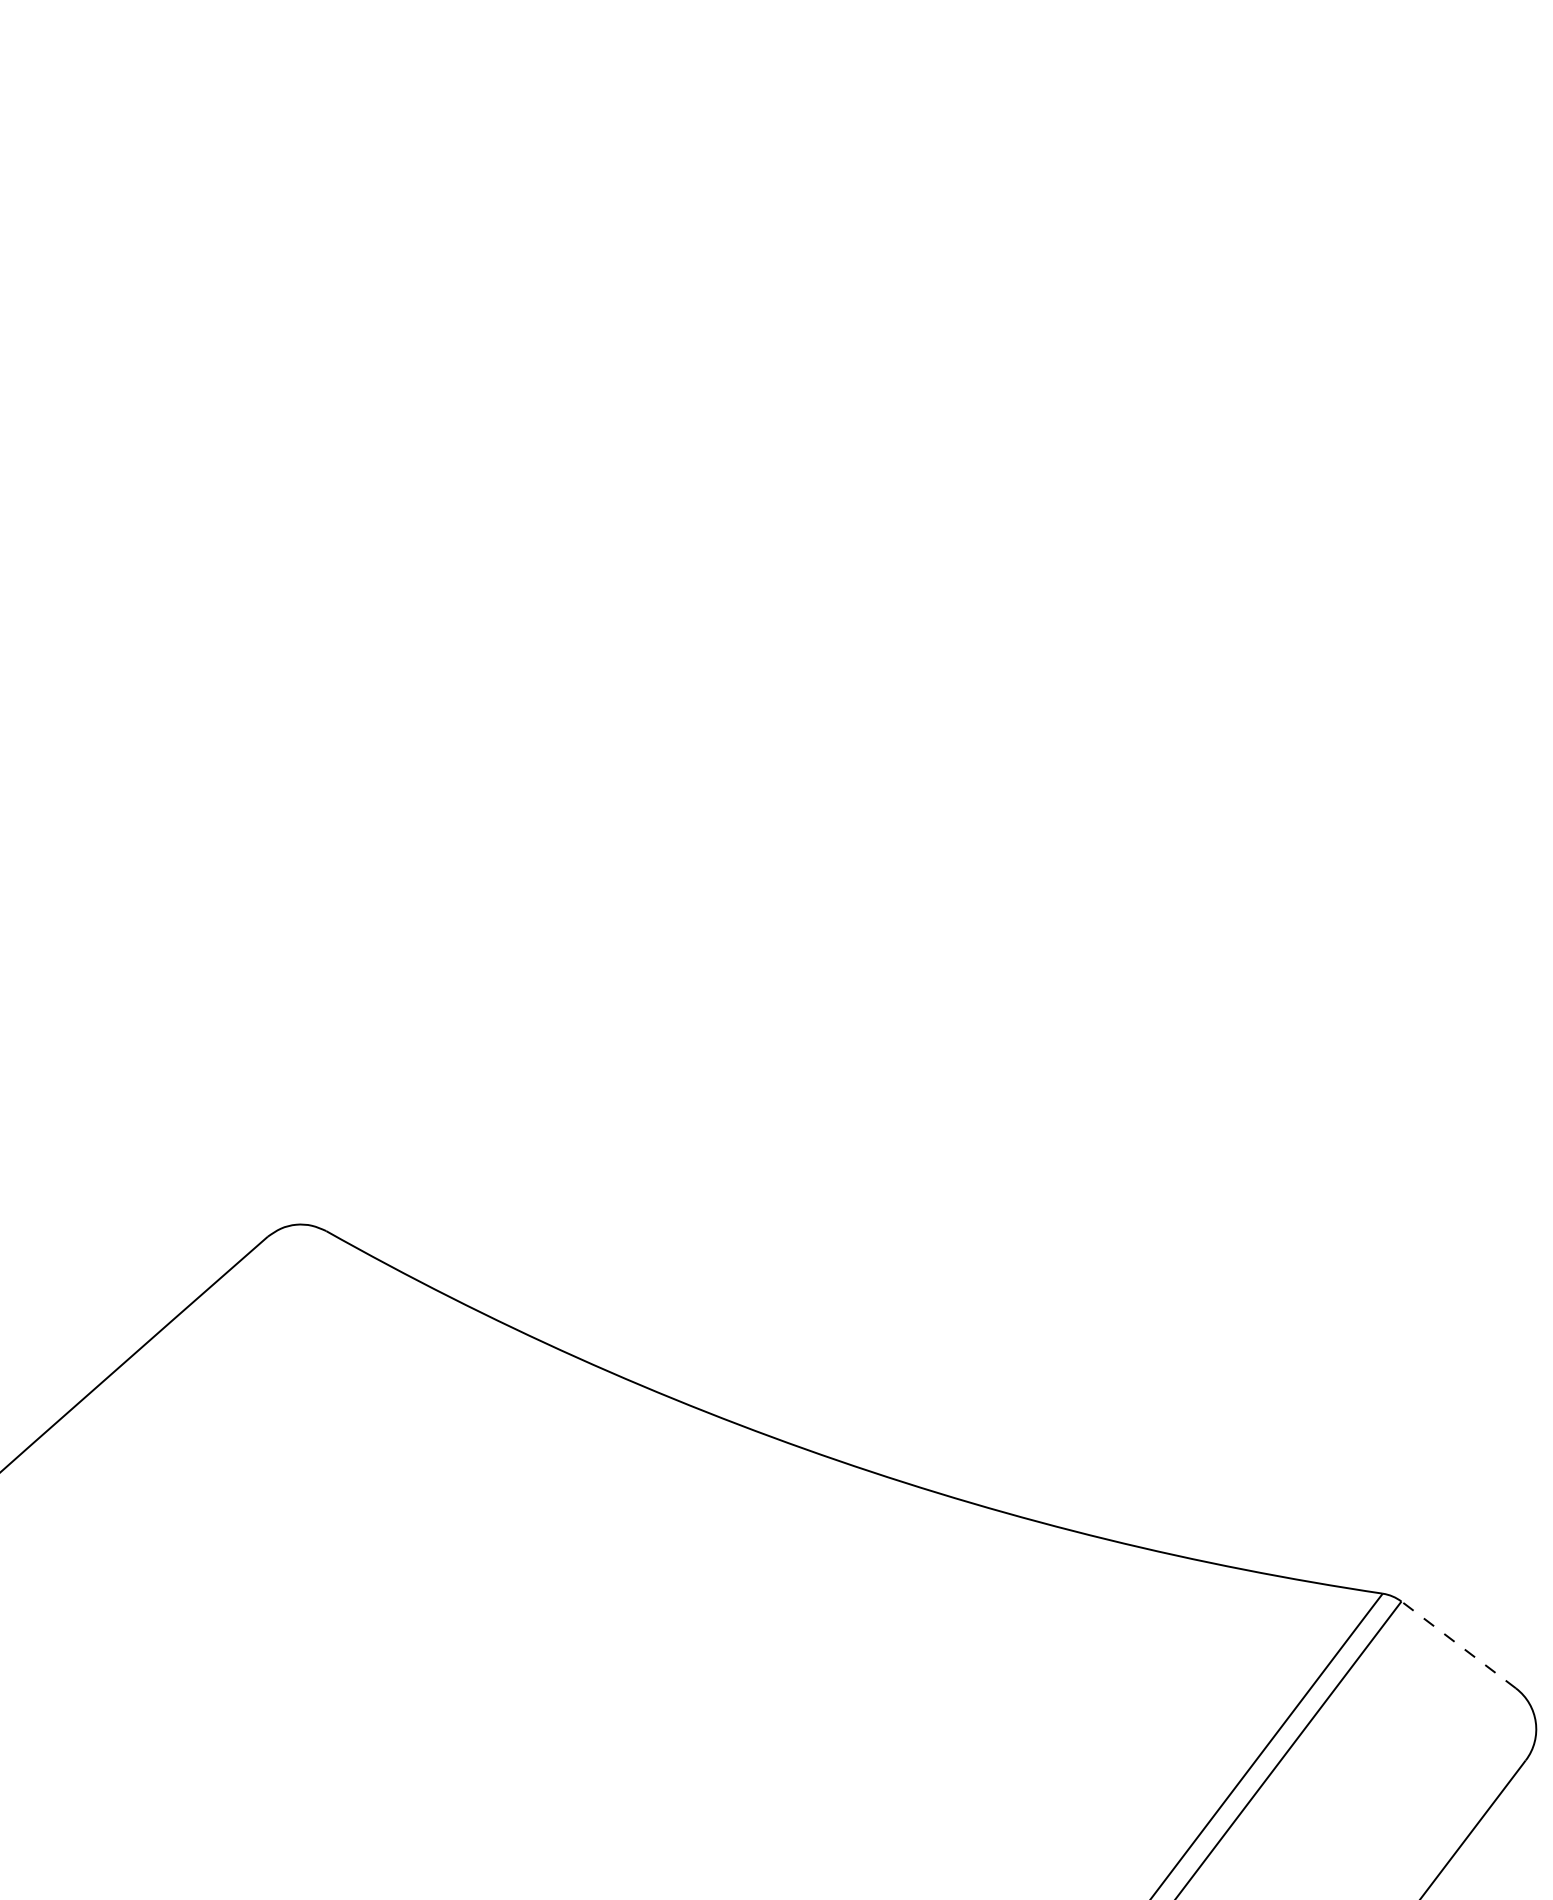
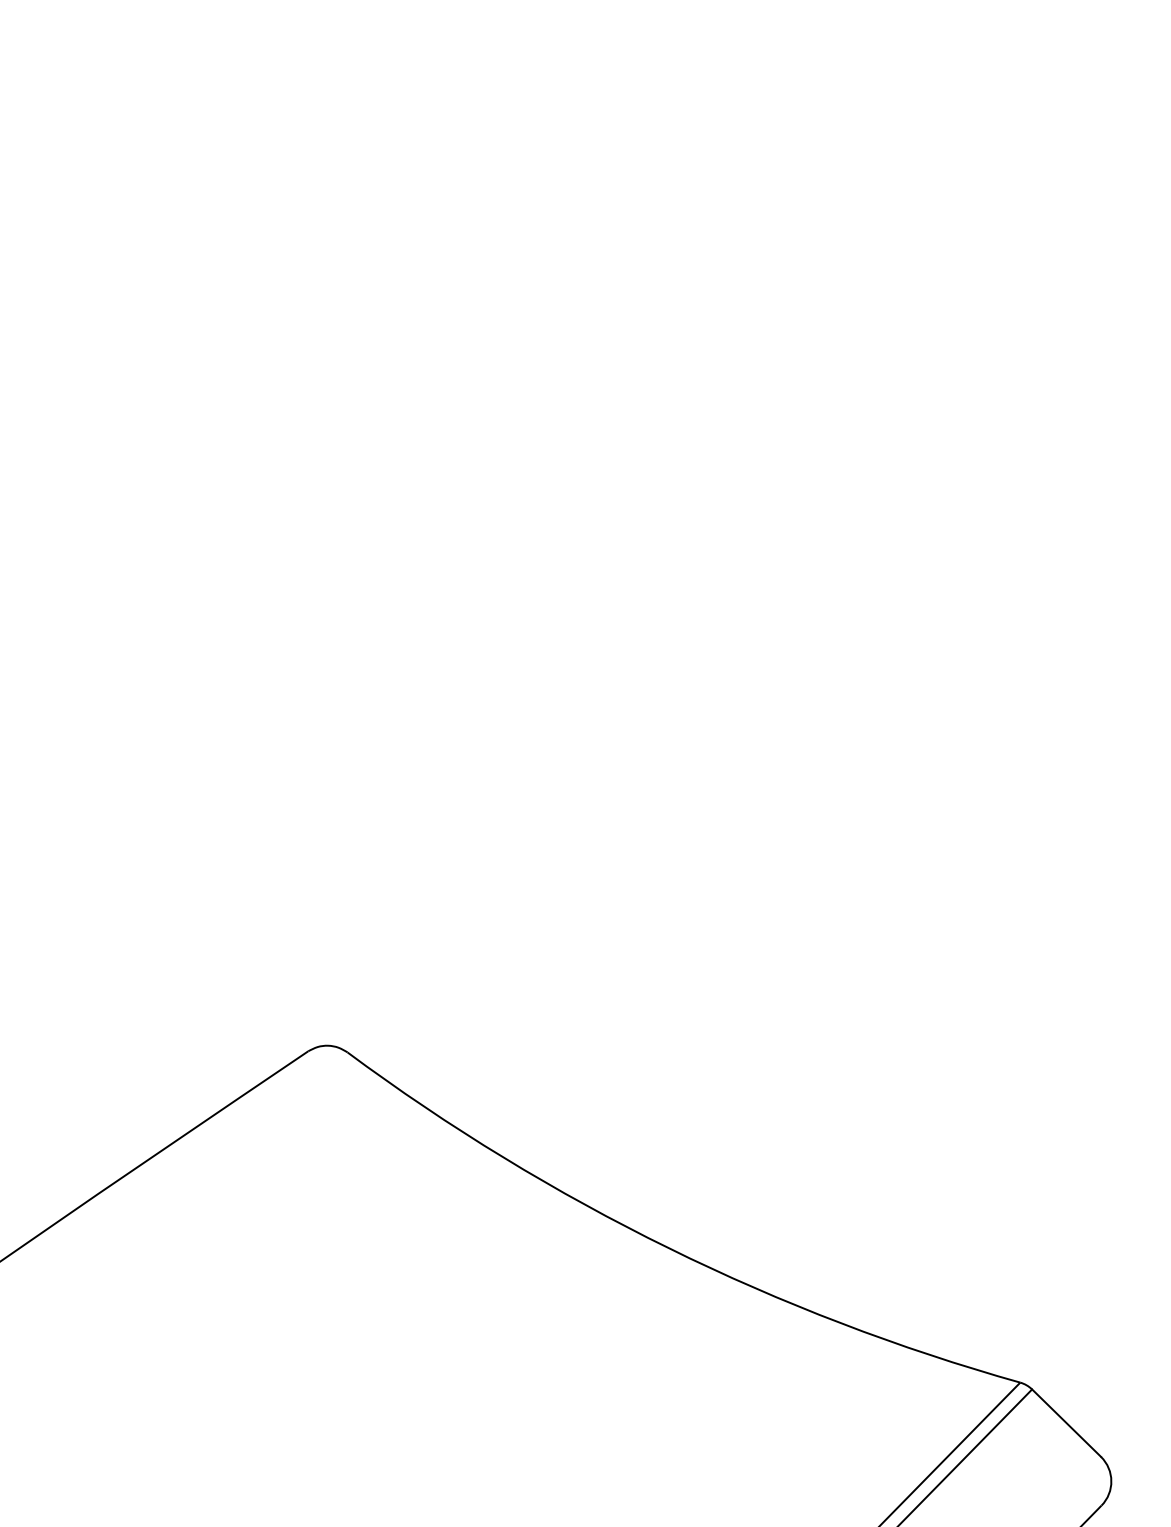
line: (1458, 1644) -> (1066, 1422), dashed -> solid

